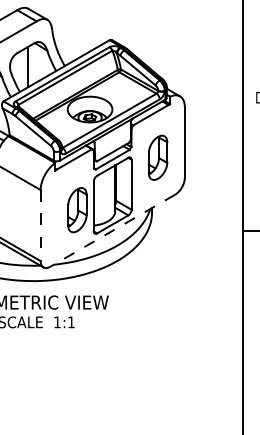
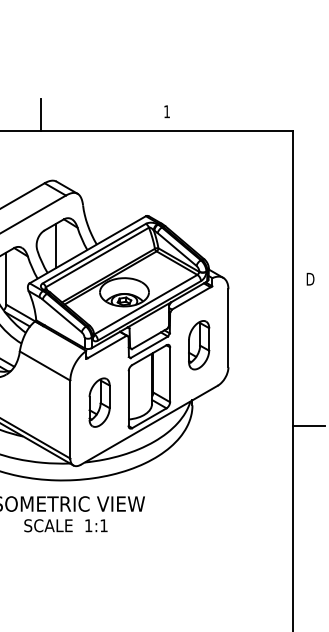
part: (77, 210) -> (99, 402), moved
line: (40, 225) -> (70, 419), dashed -> solid
line: (112, 230) -> (149, 425), dashed -> solid

